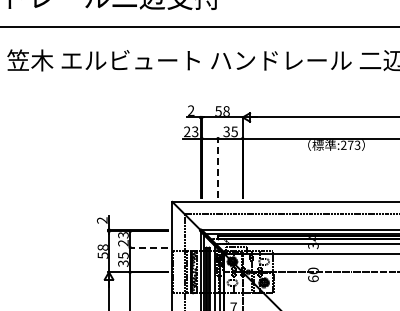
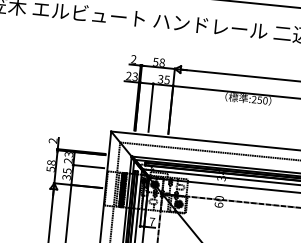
text: (353, 144) -> (262, 99), :273 -> :250
line: (218, 167) -> (151, 107), dashed -> solid
line: (148, 247) -> (88, 166), dashed -> solid

